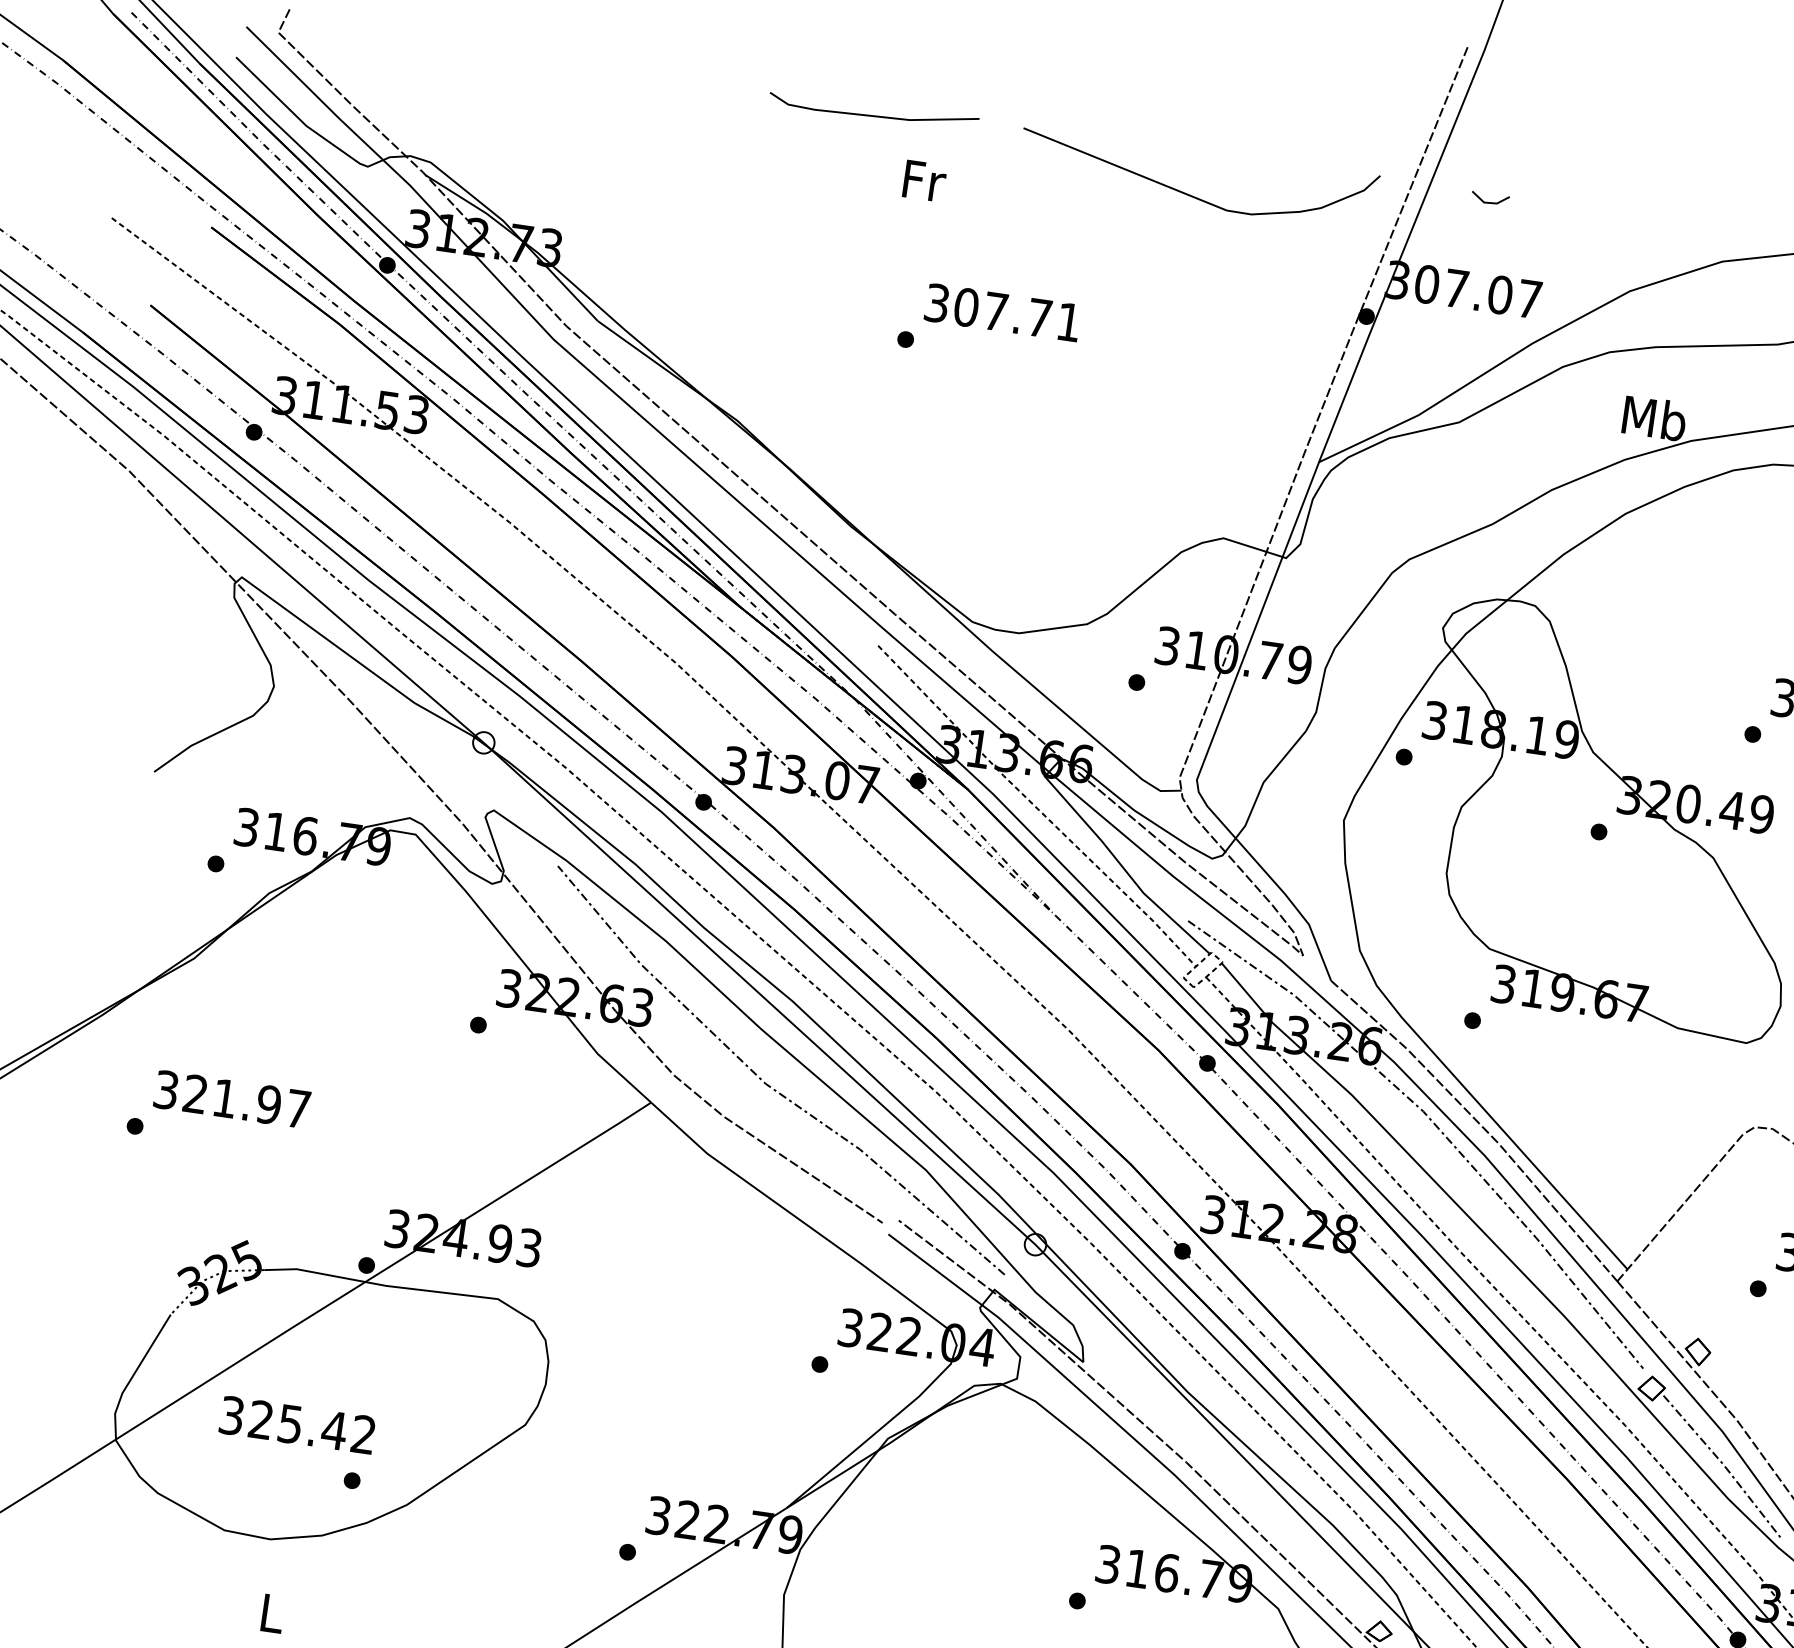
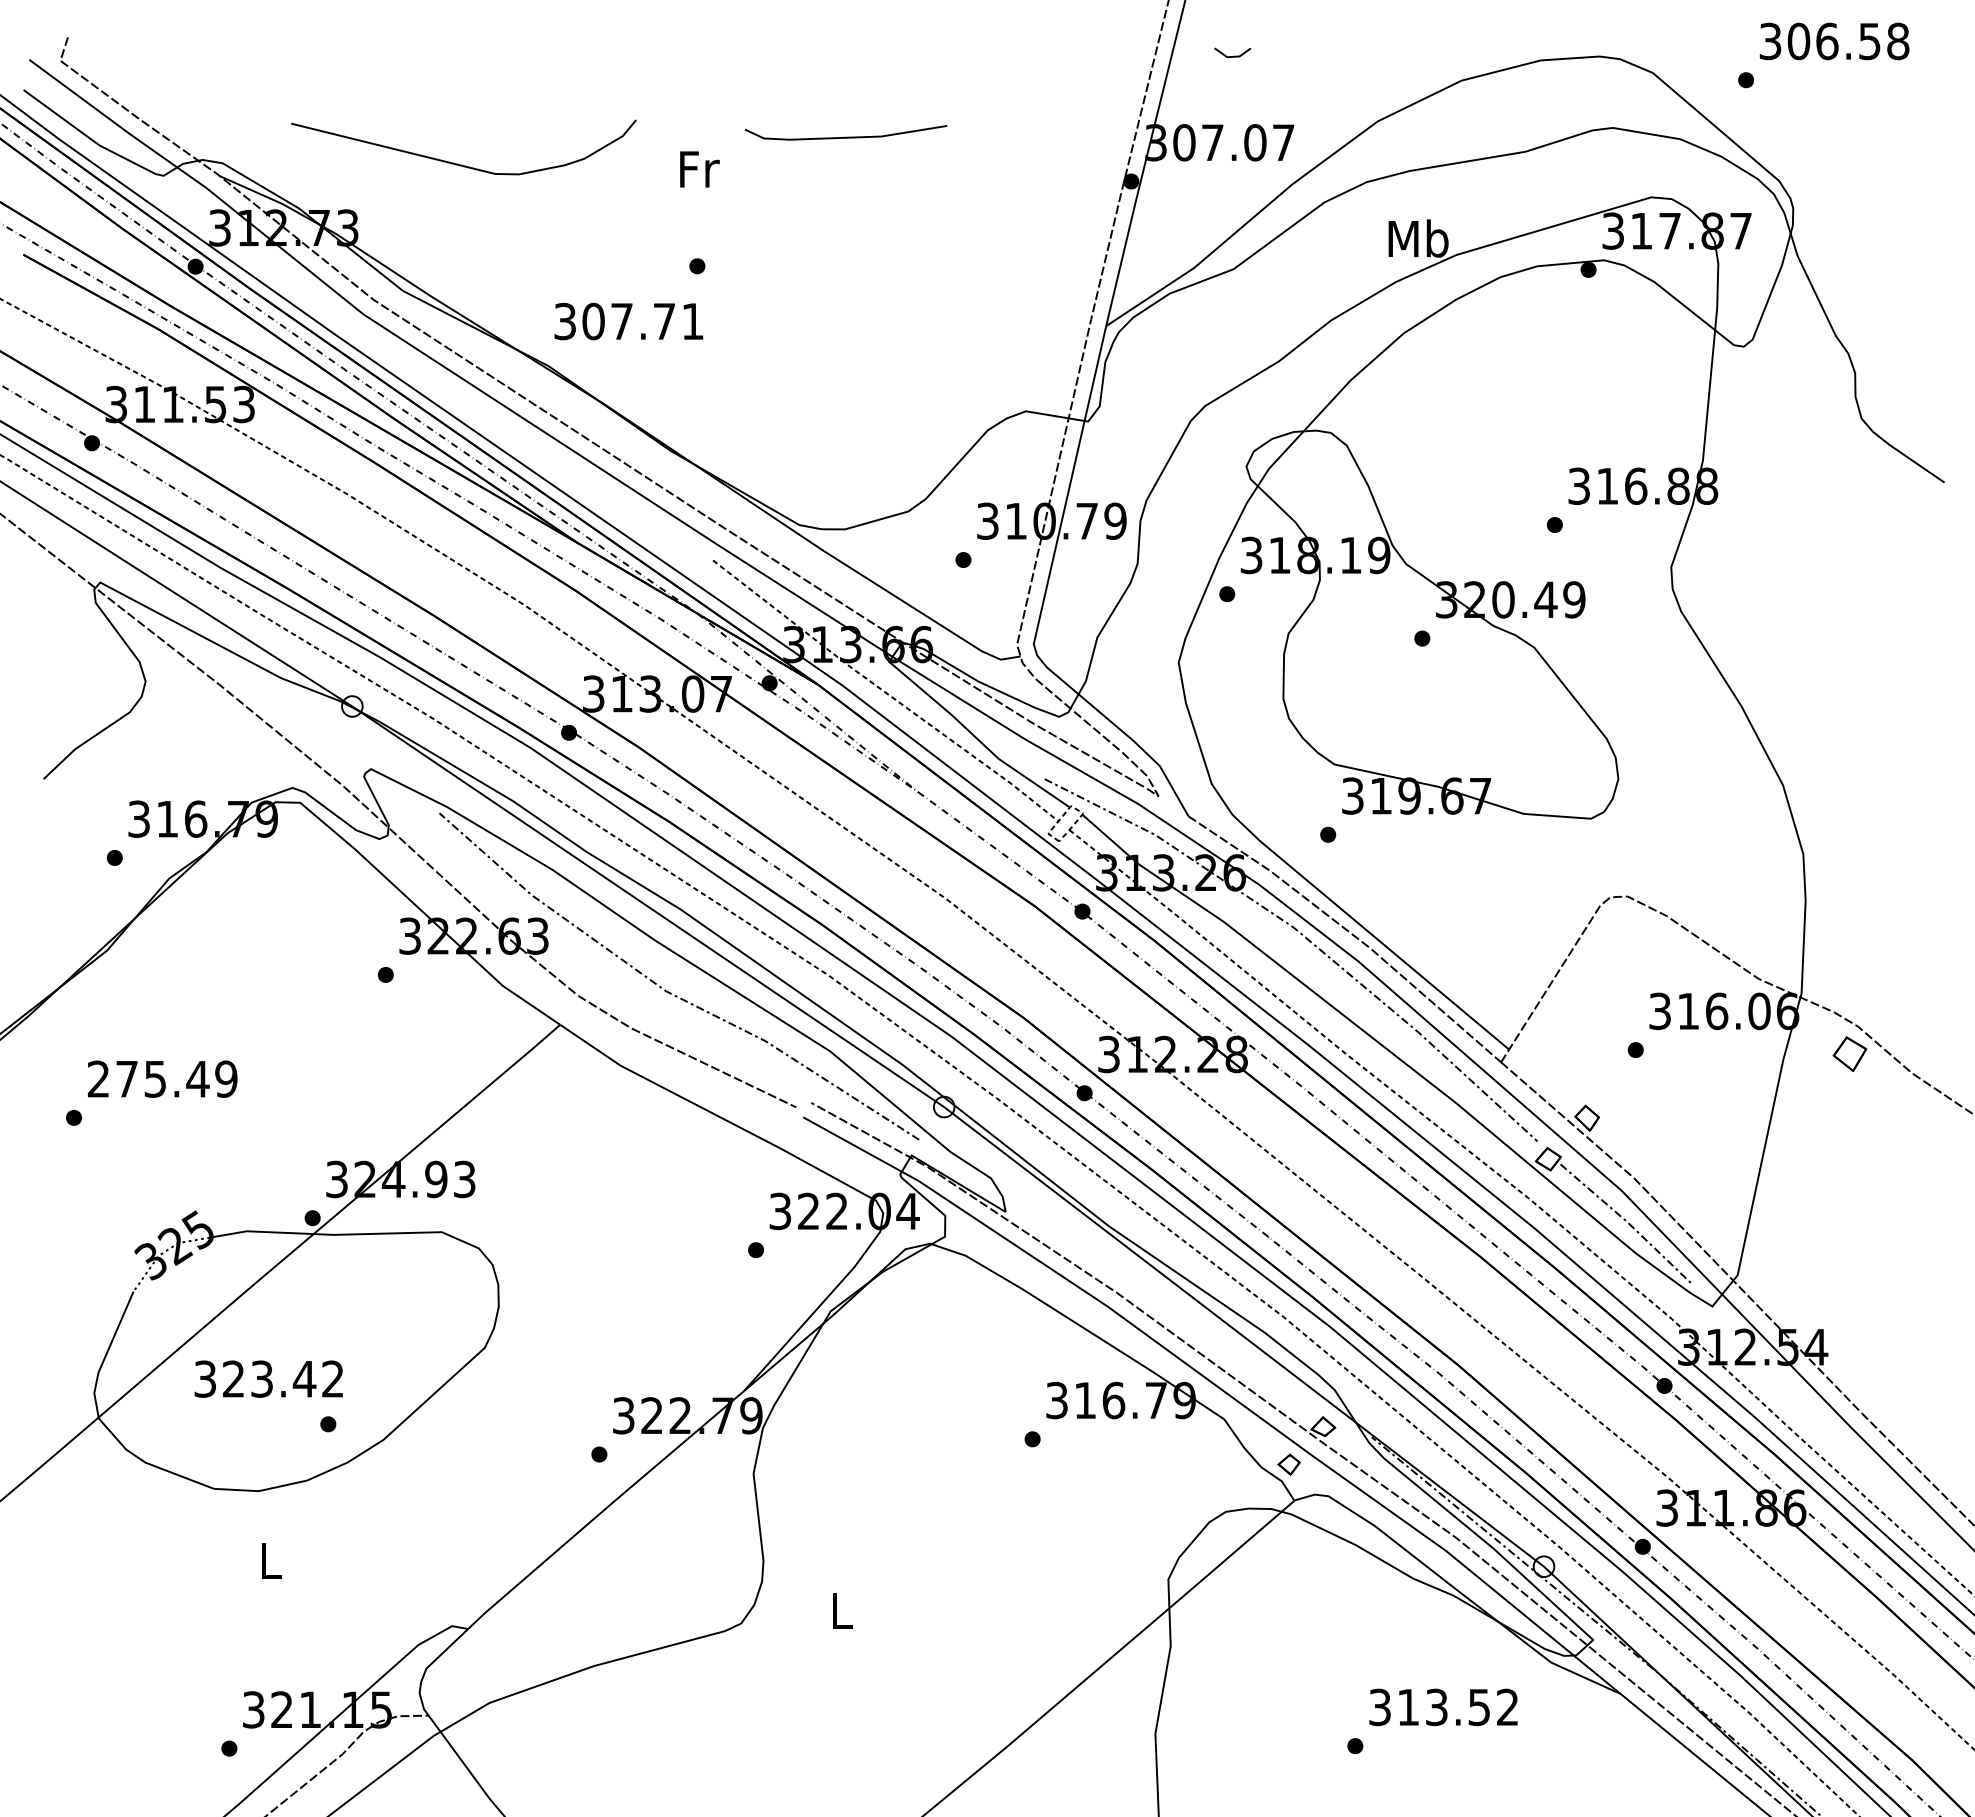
line: (872, 114) -> (845, 136), moved
text: (924, 181) -> (699, 169), moved
curve: (1189, 194) -> (457, 163), moved
text: (1002, 312) -> (628, 321), moved
text: (232, 1098) -> (162, 1078), 321.97 -> 275.49
text: (289, 1423) -> (261, 1378), 325.42 -> 323.42

